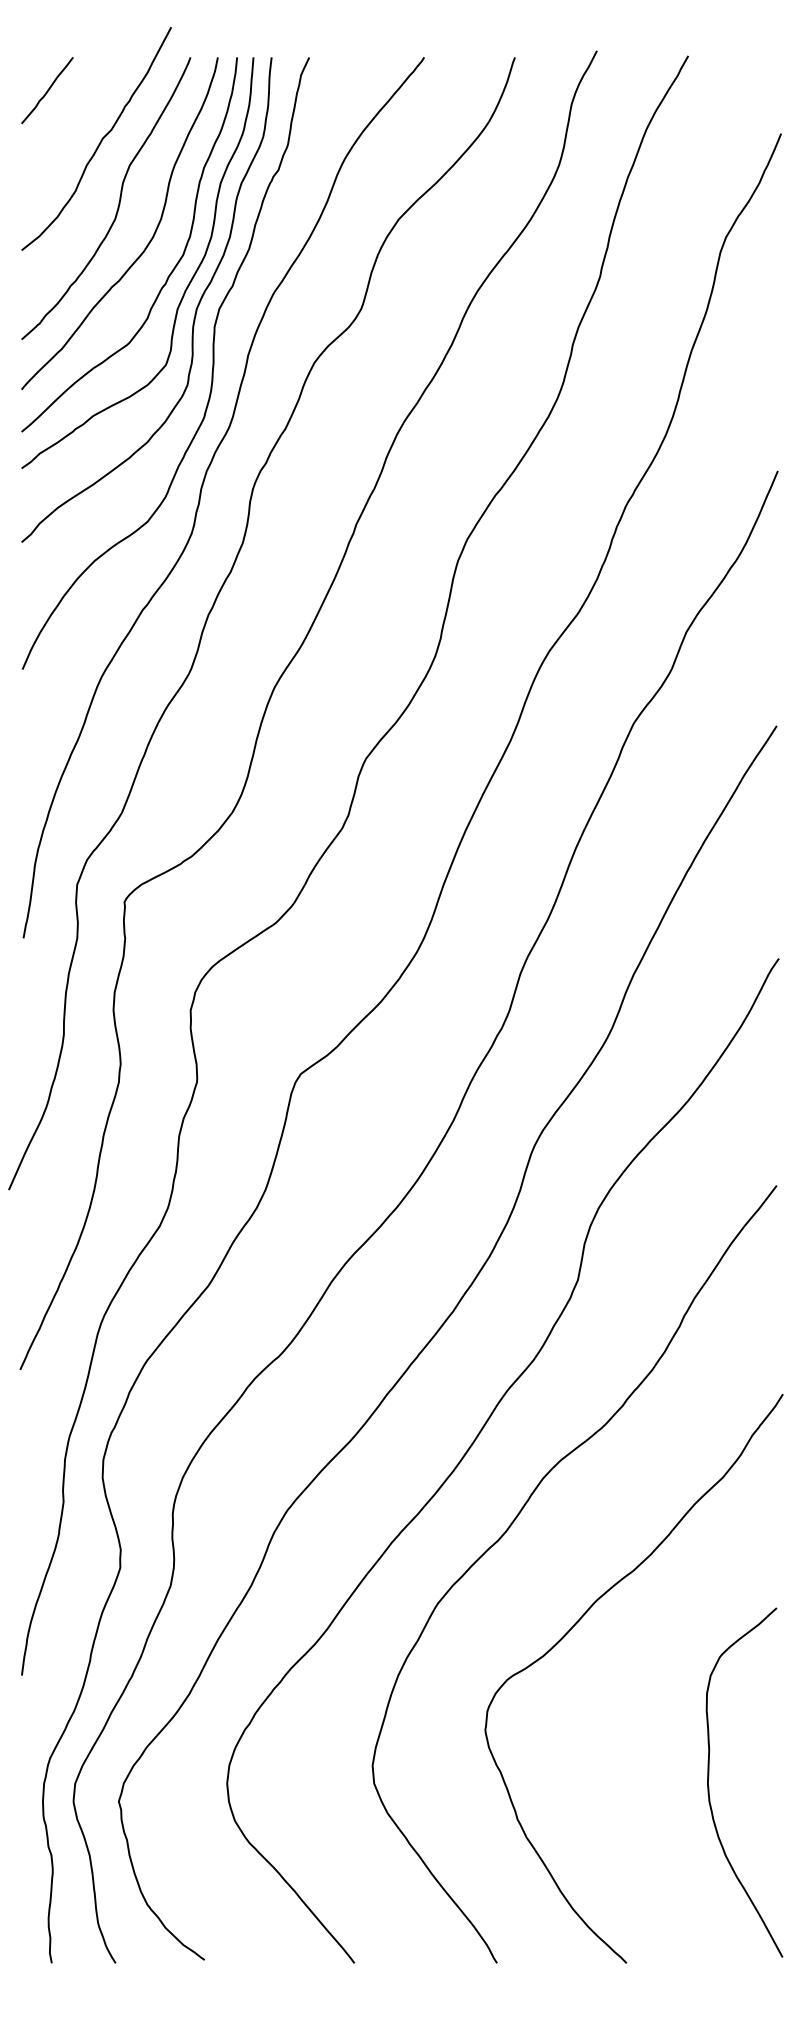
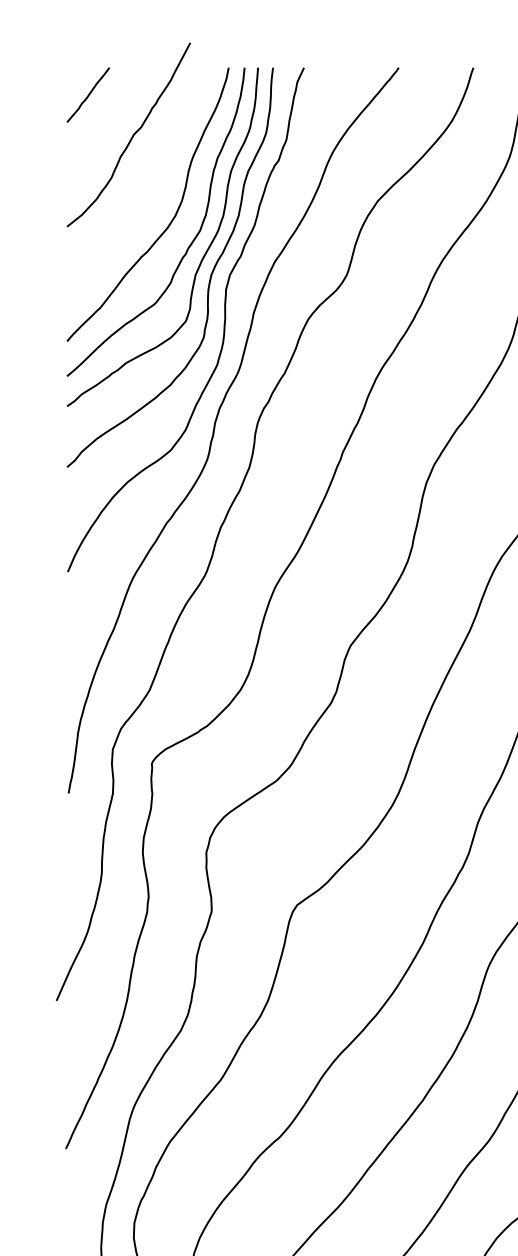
curve: (118, 202) -> (146, 187), removed

